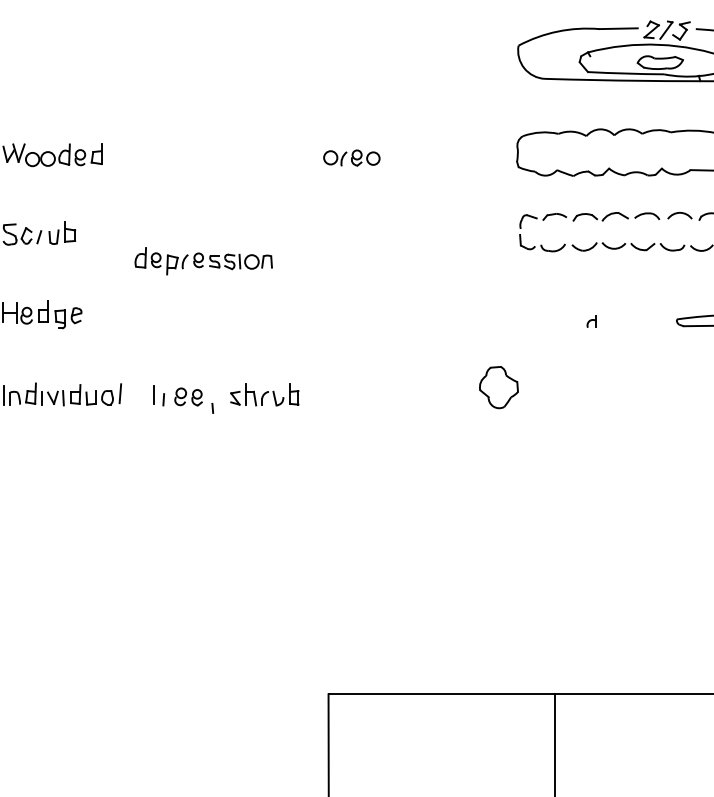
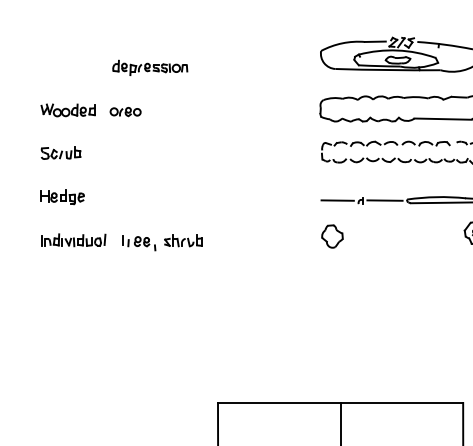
part: (351, 159) -> (125, 112), moved
part: (204, 260) -> (150, 67), moved
line: (548, 321) -> (337, 200), added
line: (635, 321) -> (384, 200), added
part: (498, 387) -> (332, 236), moved

